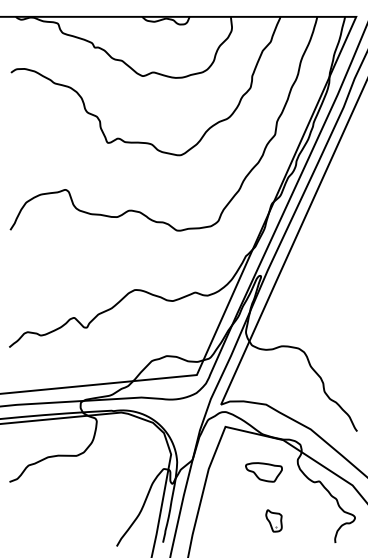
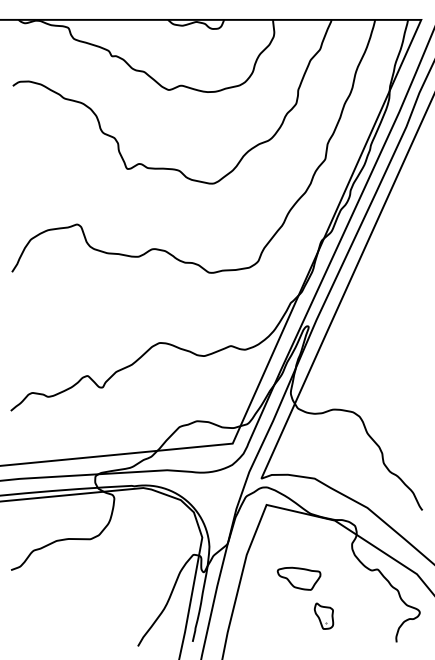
part: (263, 472) -> (298, 578), moved

